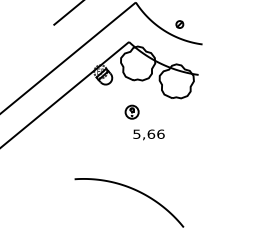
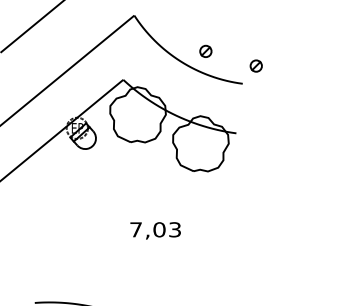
part: (210, 33) -> (255, 65), added
part: (131, 111) -> (127, 192), removed
text: (148, 133) -> (154, 228), 5,66 -> 7,03

